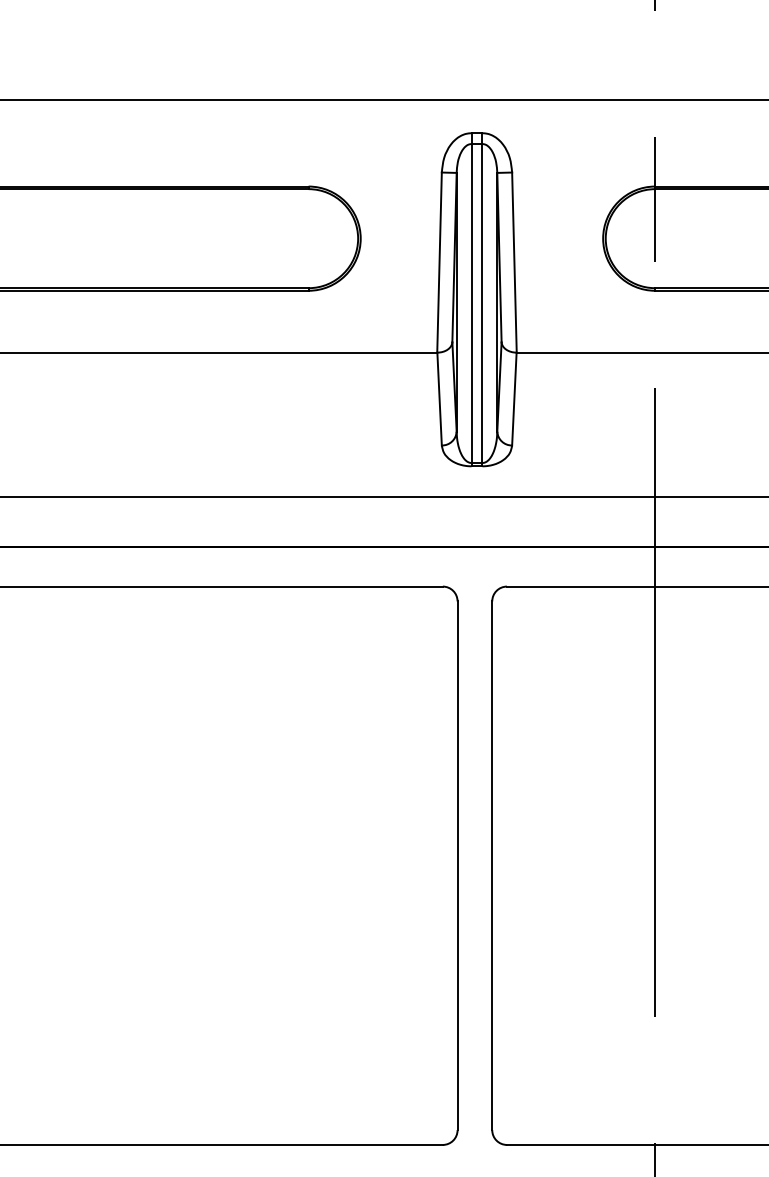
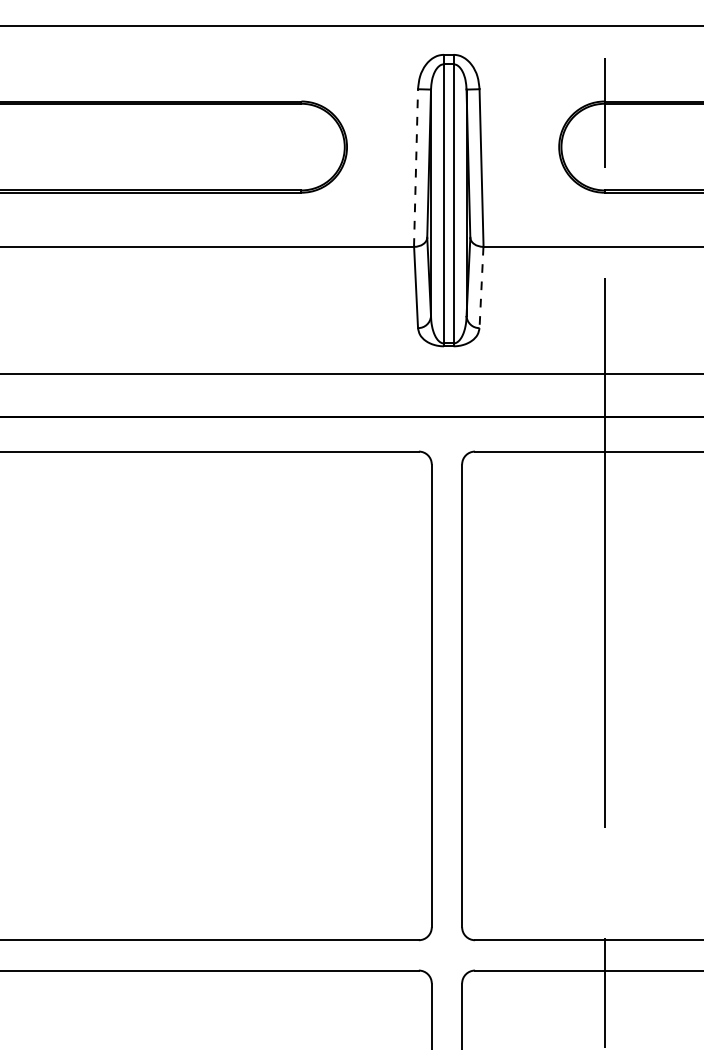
line: (440, 263) -> (416, 168), solid -> dashed
line: (514, 399) -> (481, 287), solid -> dashed

